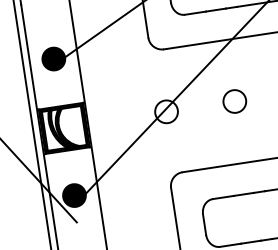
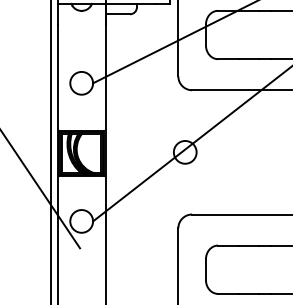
fill: (53, 58) -> (81, 82), removed
circle: (235, 101) -> (254, 152), removed
fill: (74, 195) -> (81, 221), removed

